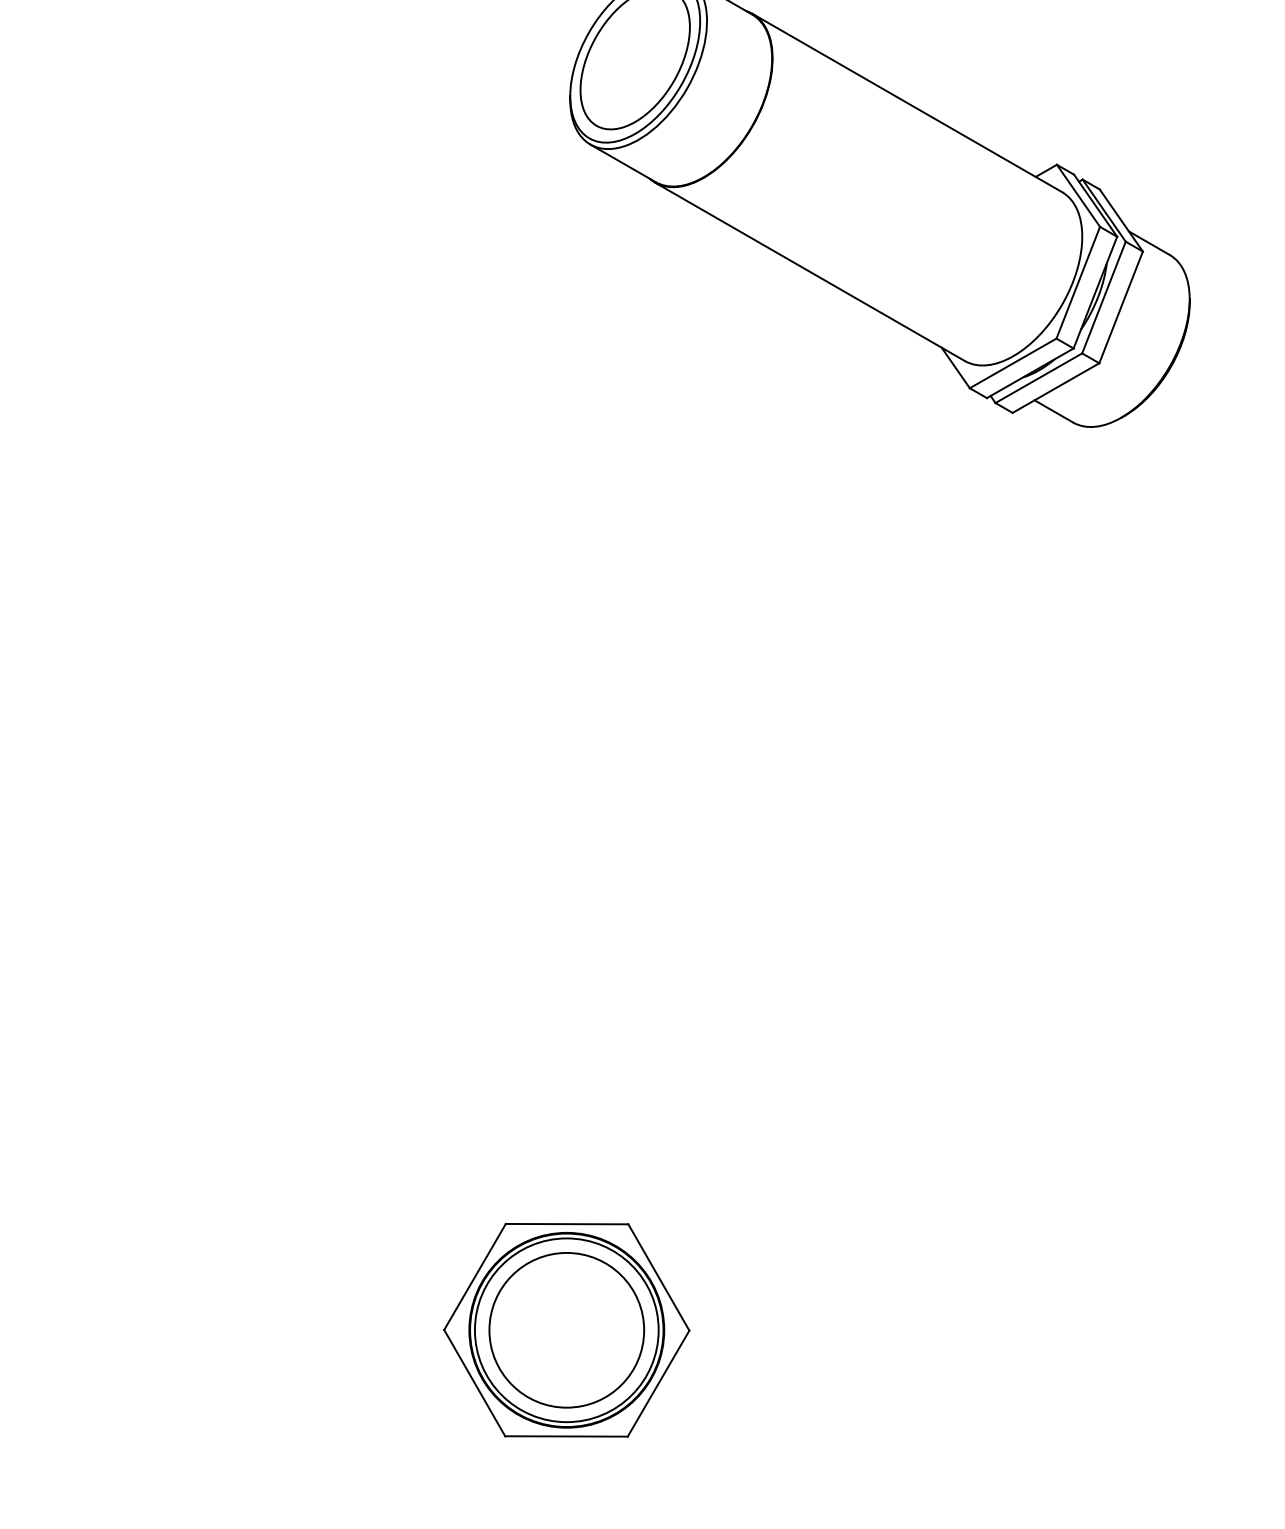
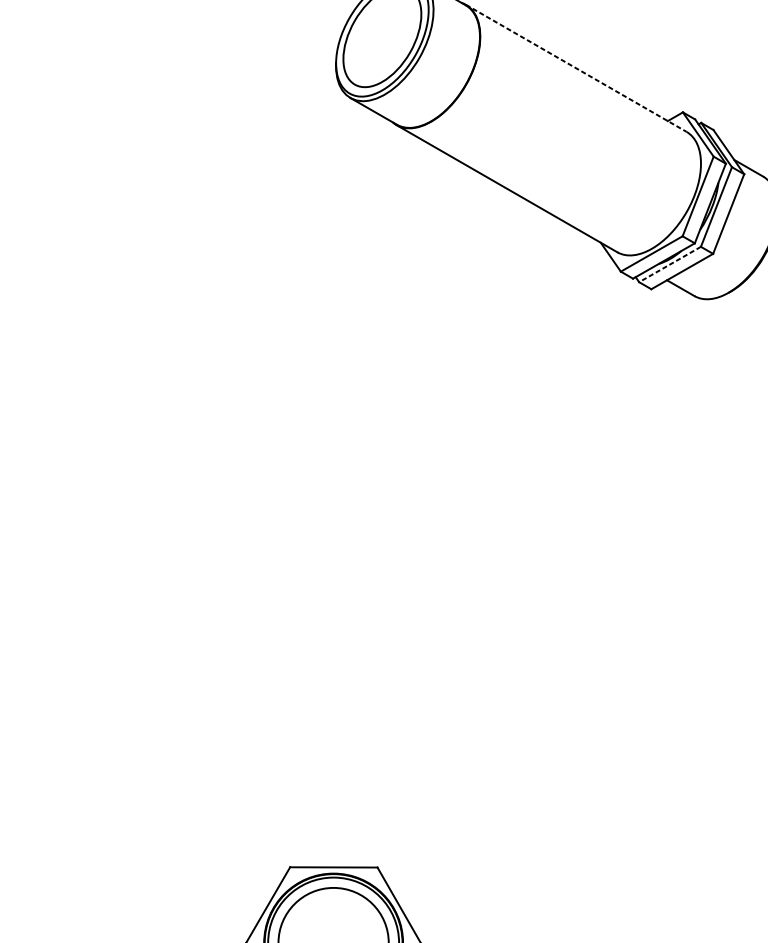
line: (907, 102) -> (576, 68), solid -> dashed
line: (1038, 378) -> (669, 264), solid -> dashed

